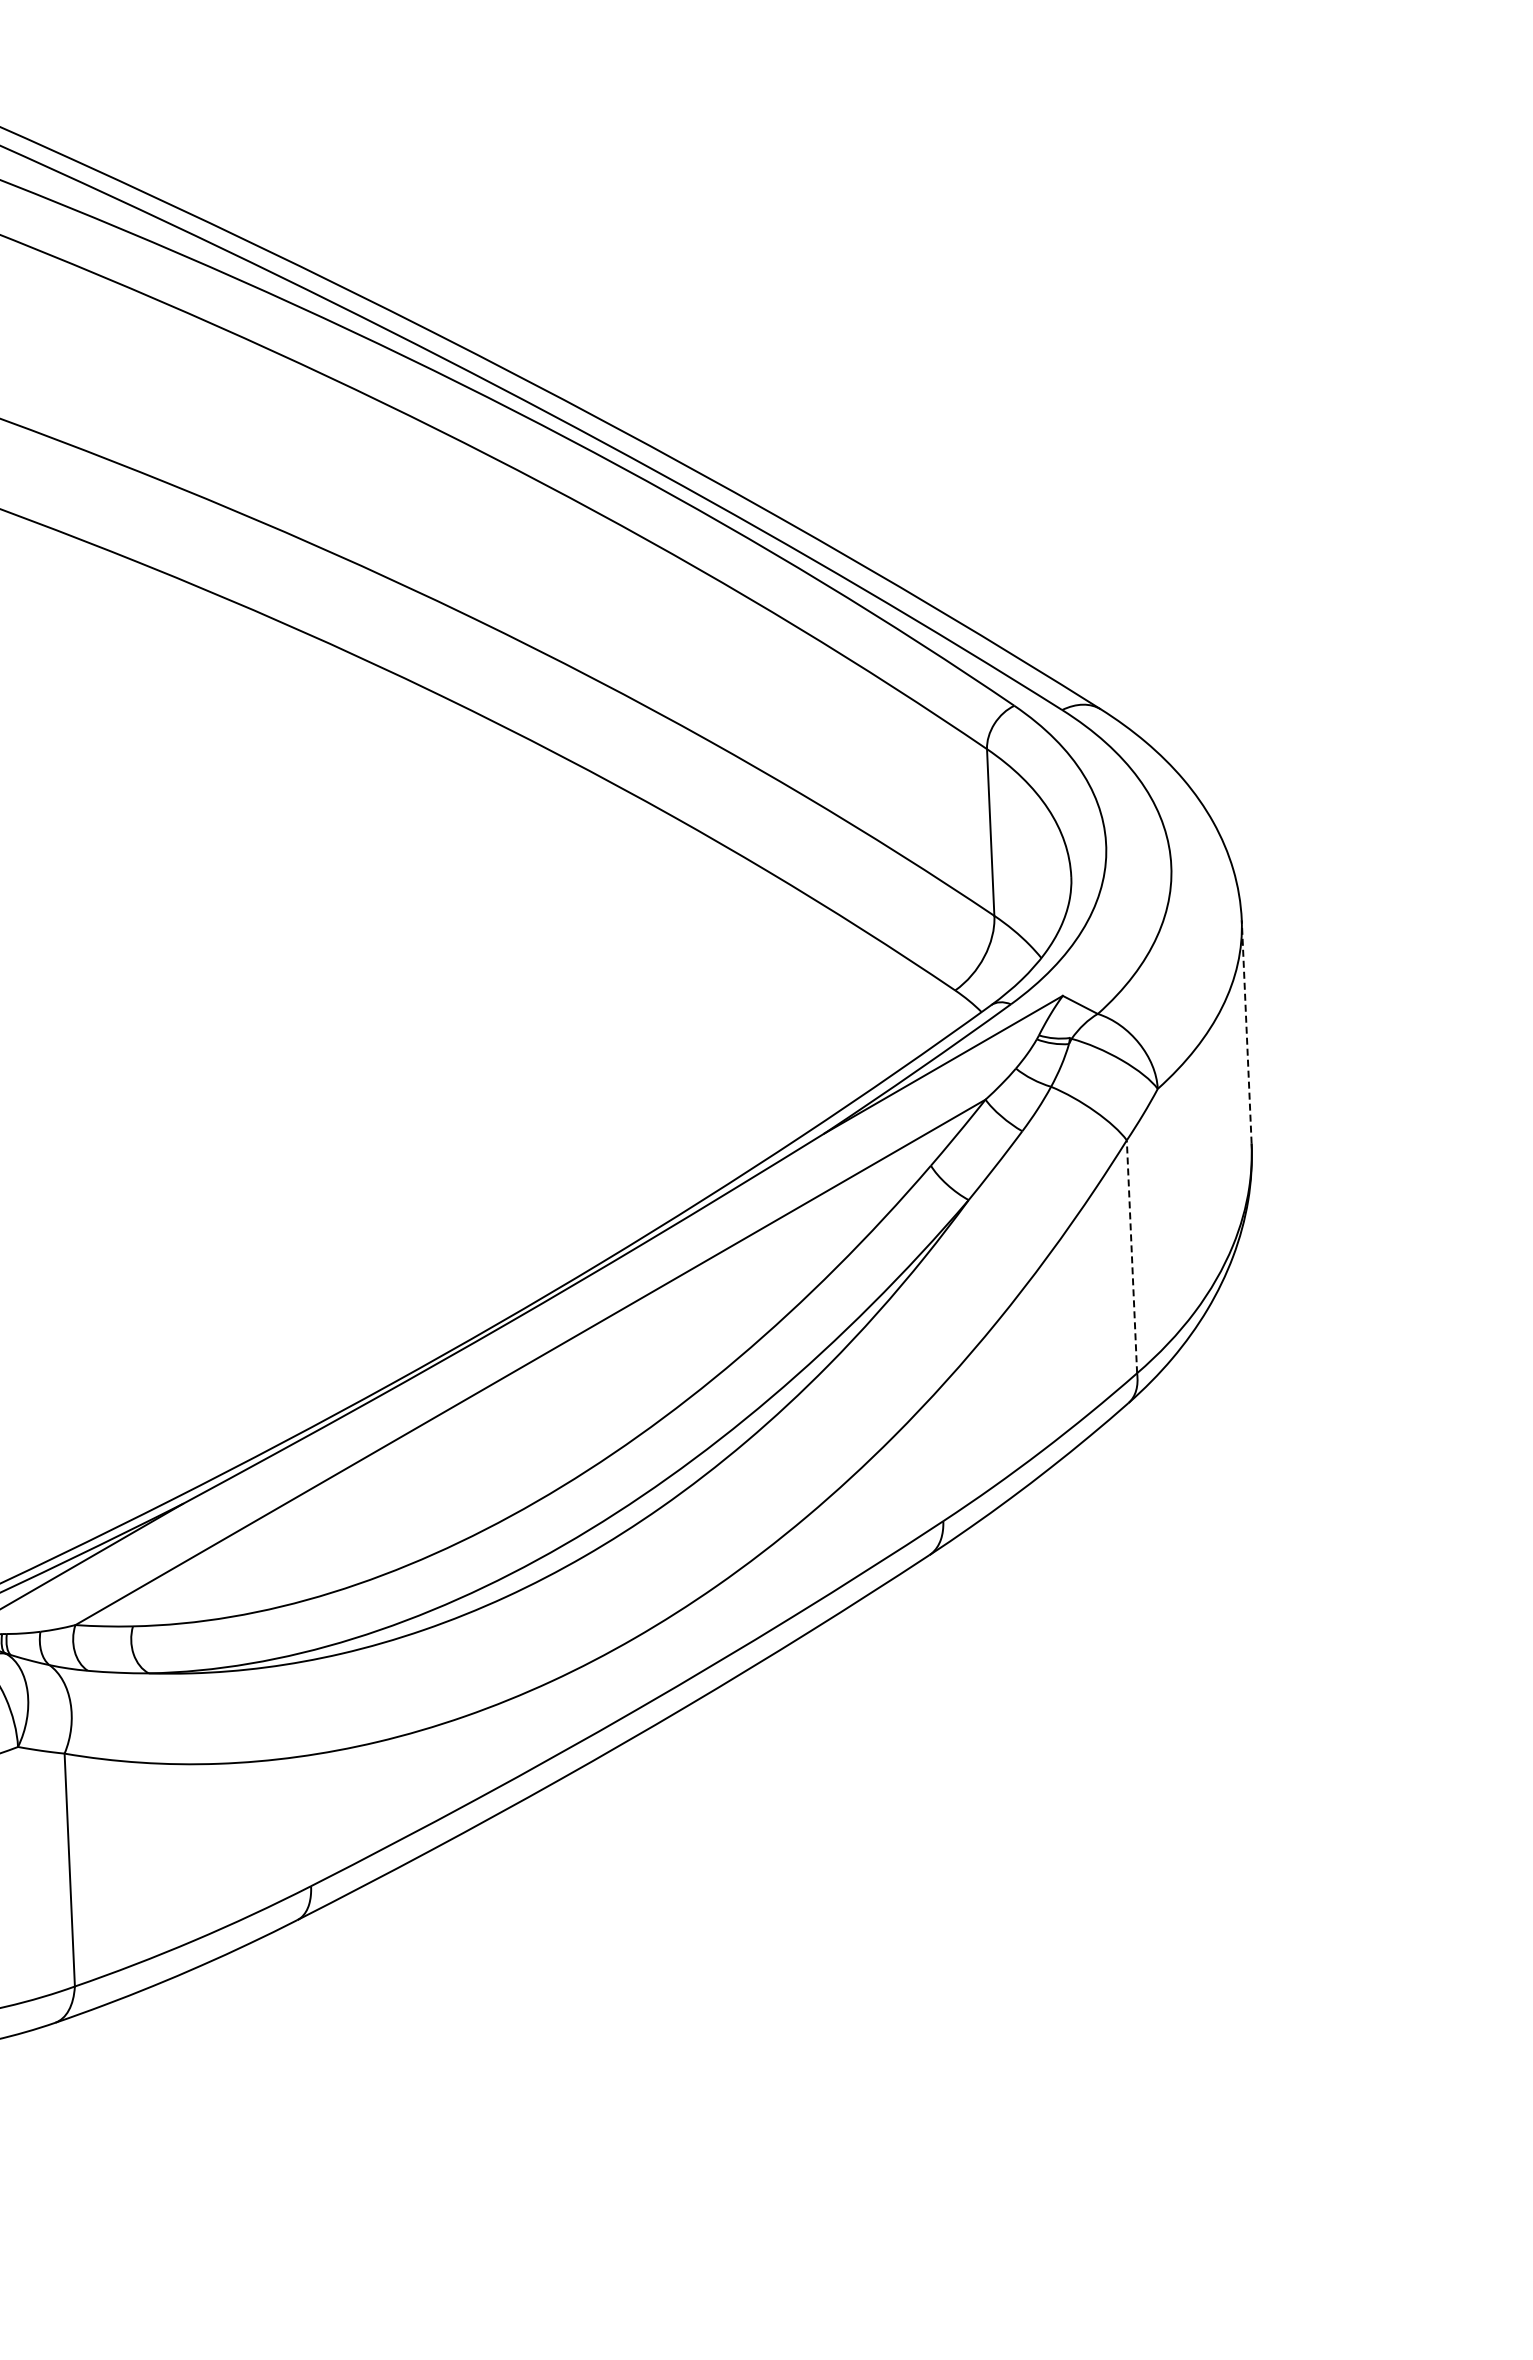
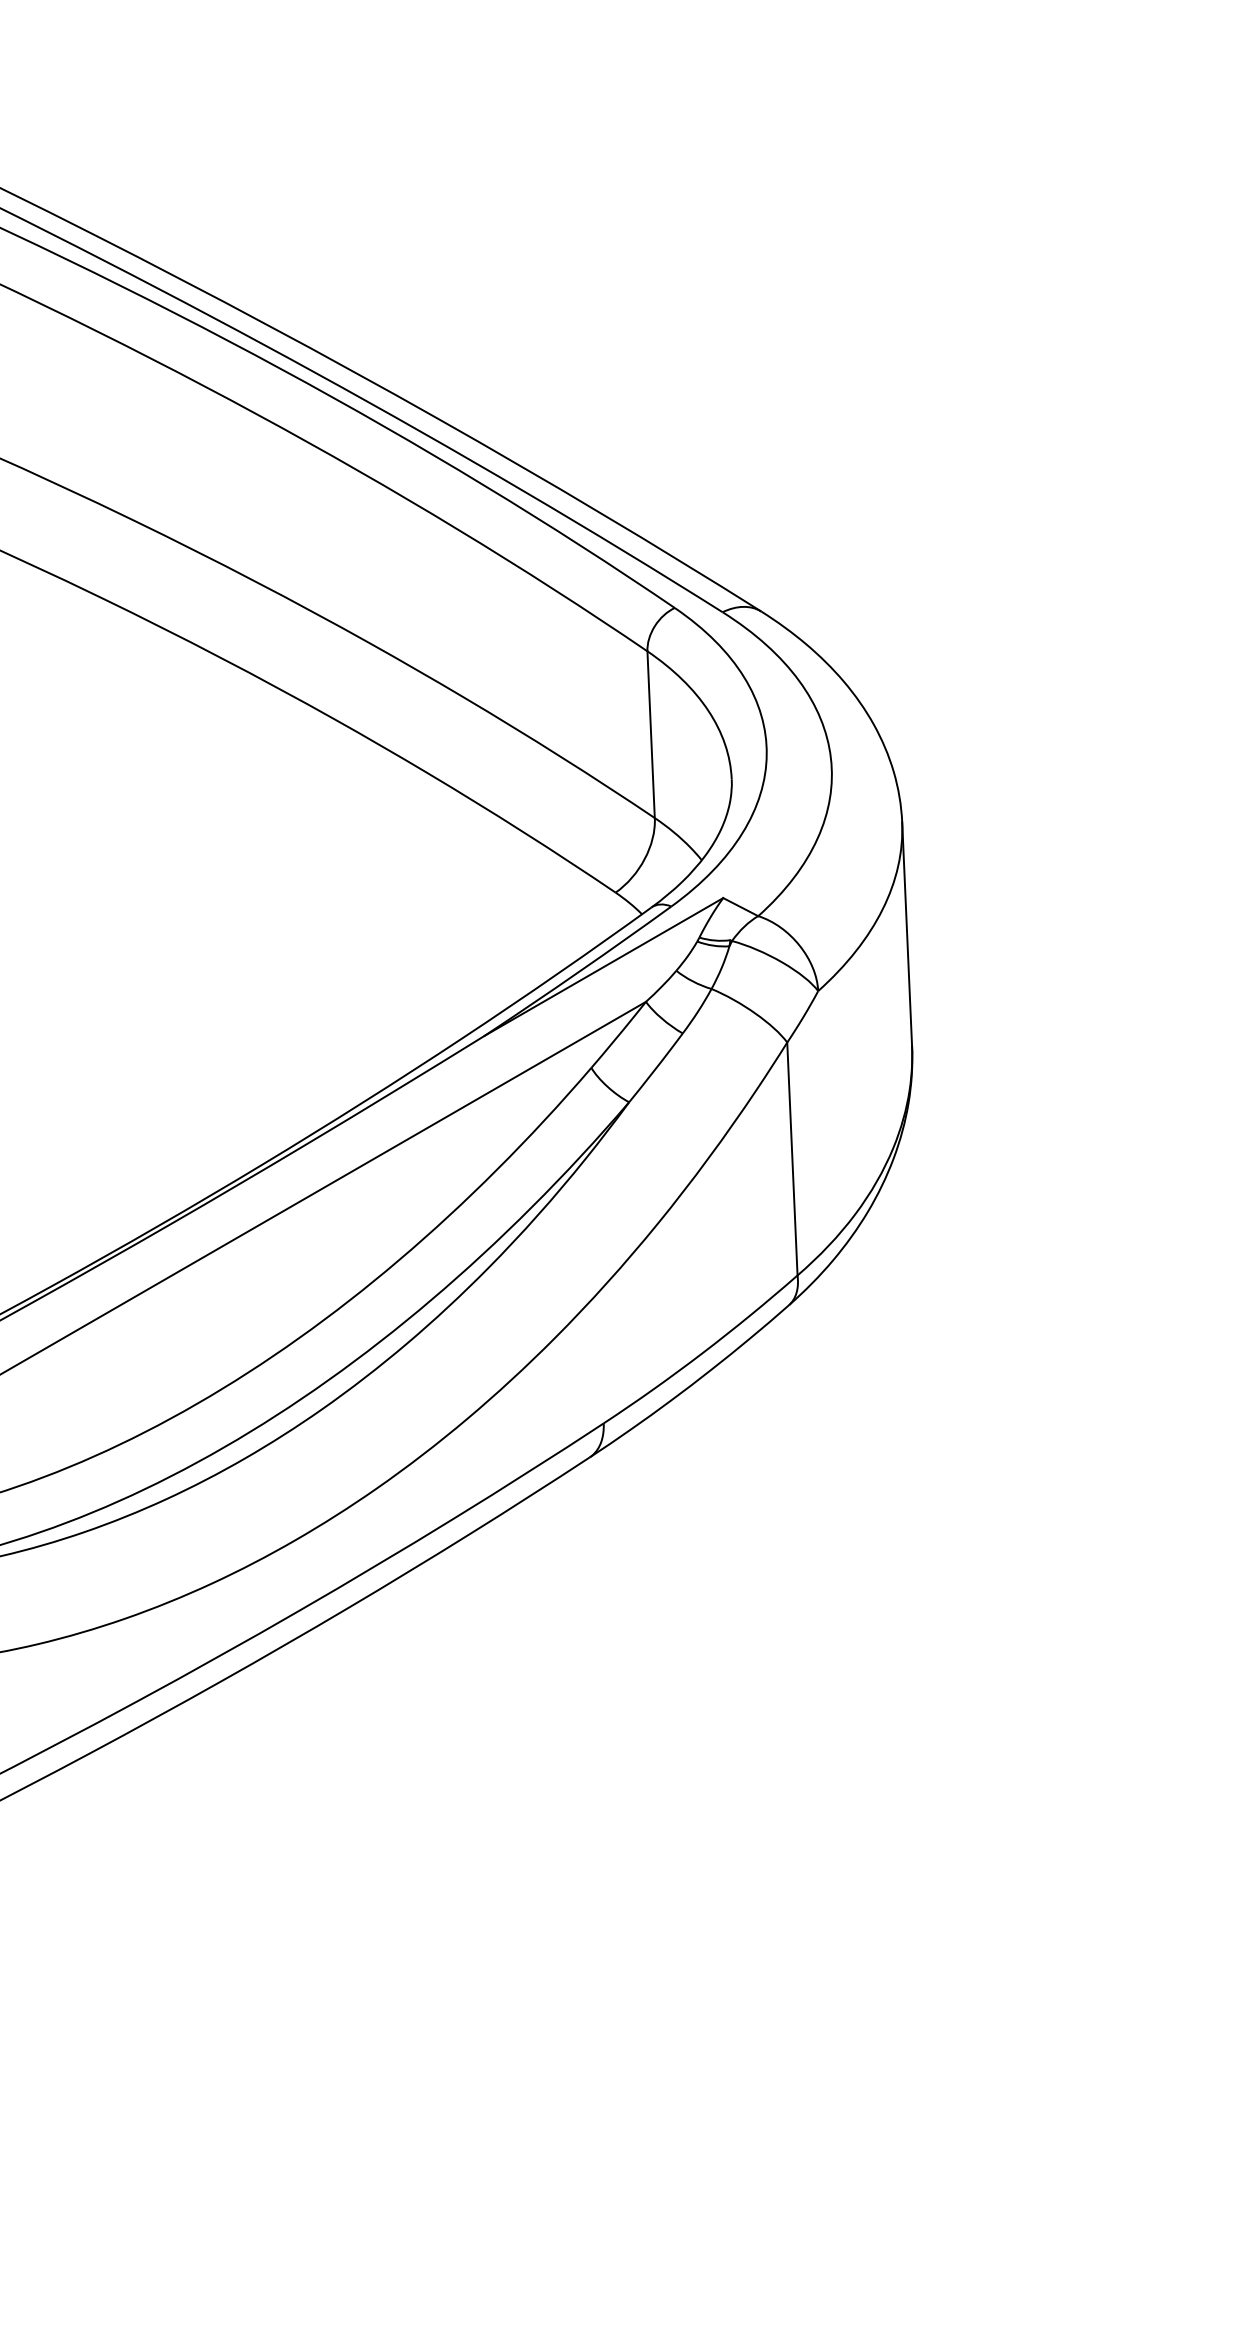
line: (1246, 1031) -> (906, 933), dashed -> solid
line: (1131, 1256) -> (791, 1158), dashed -> solid

